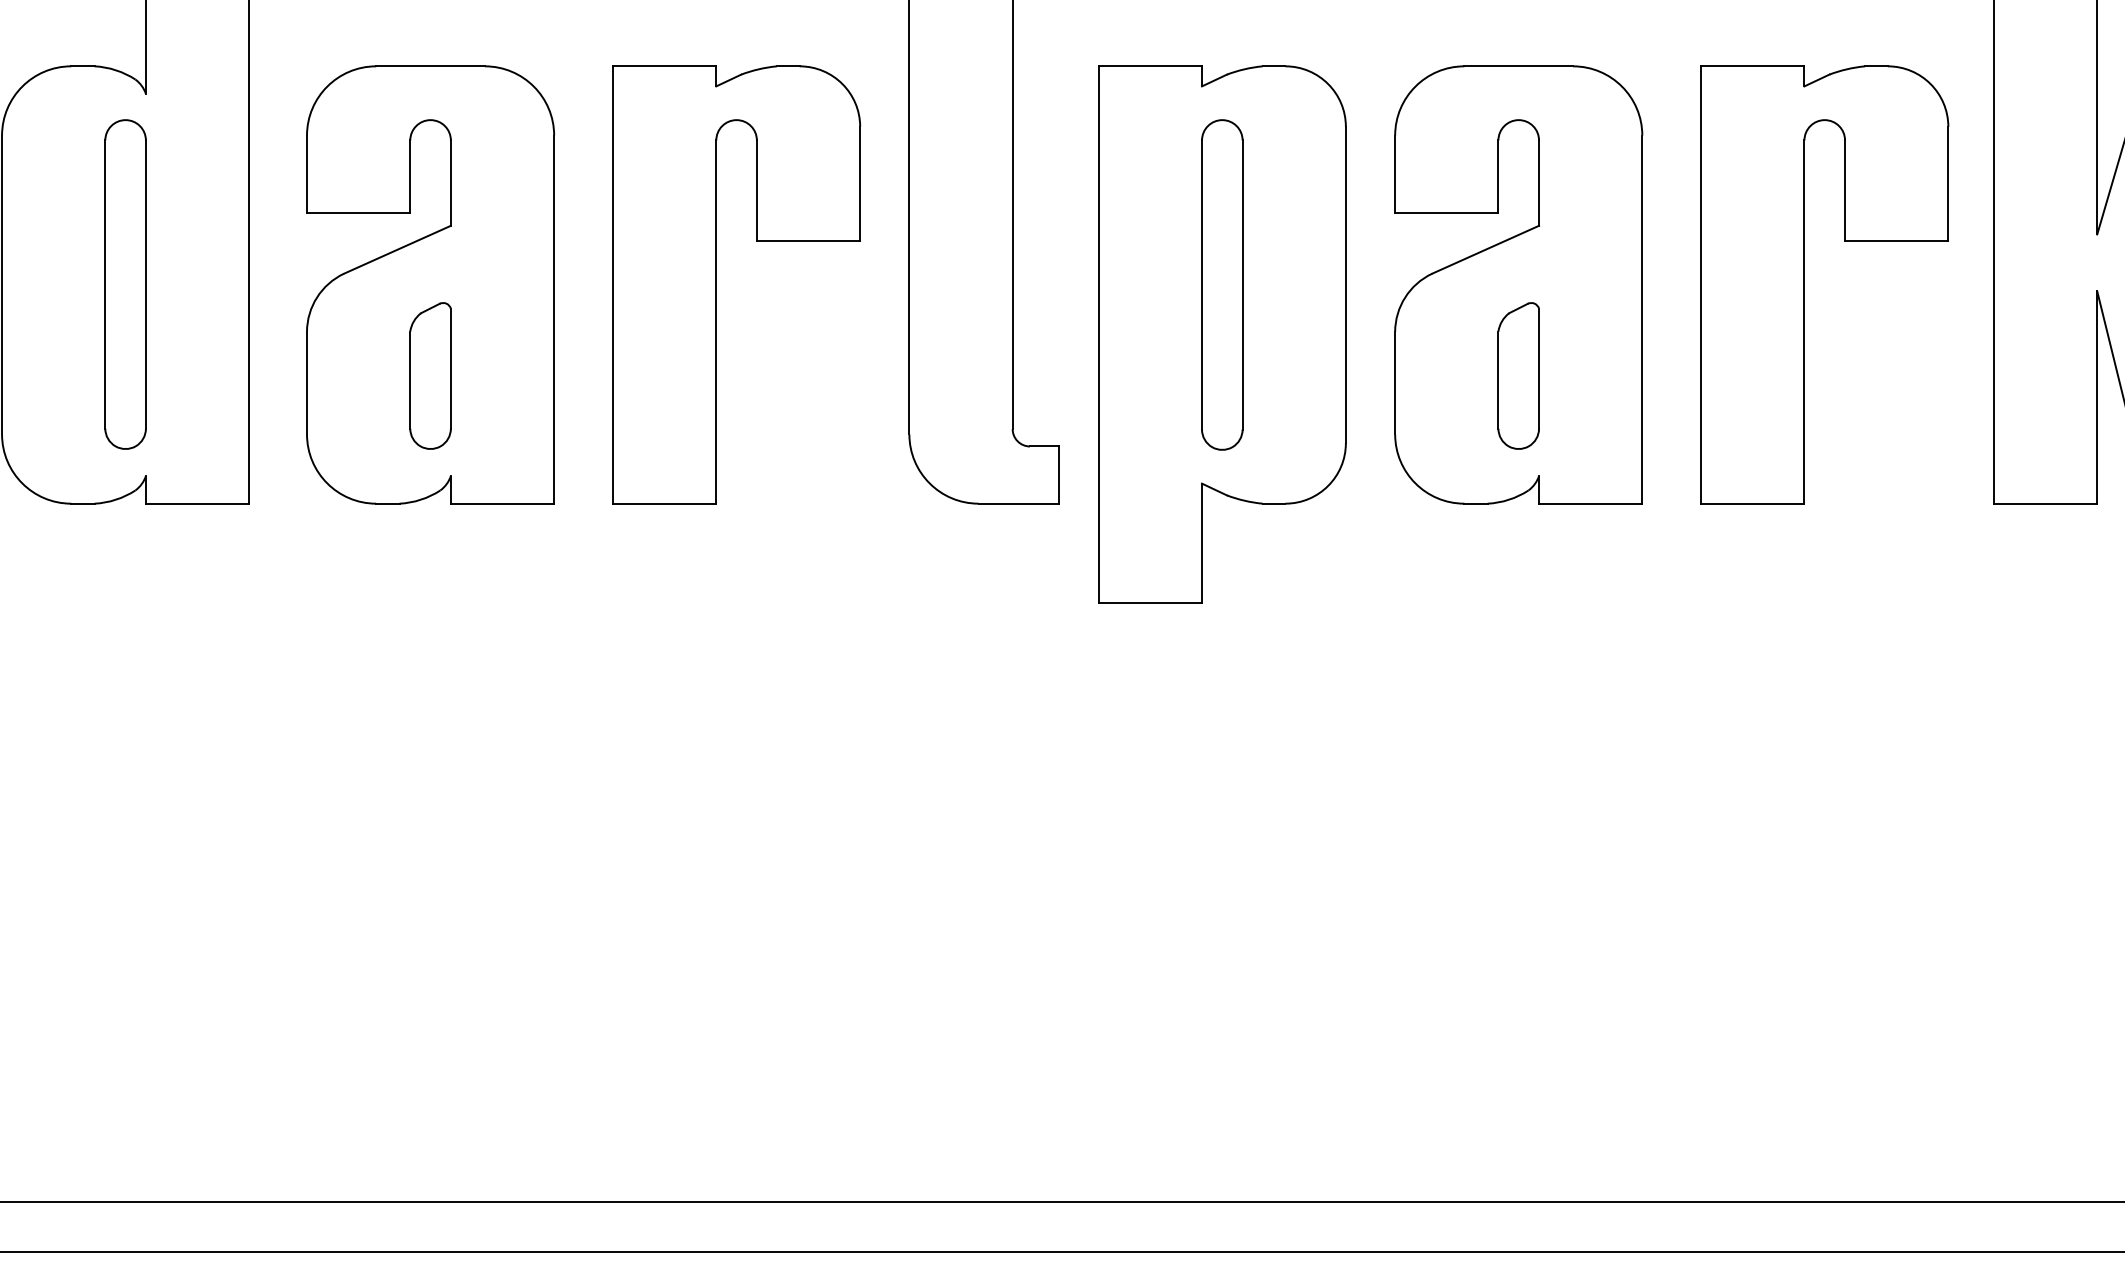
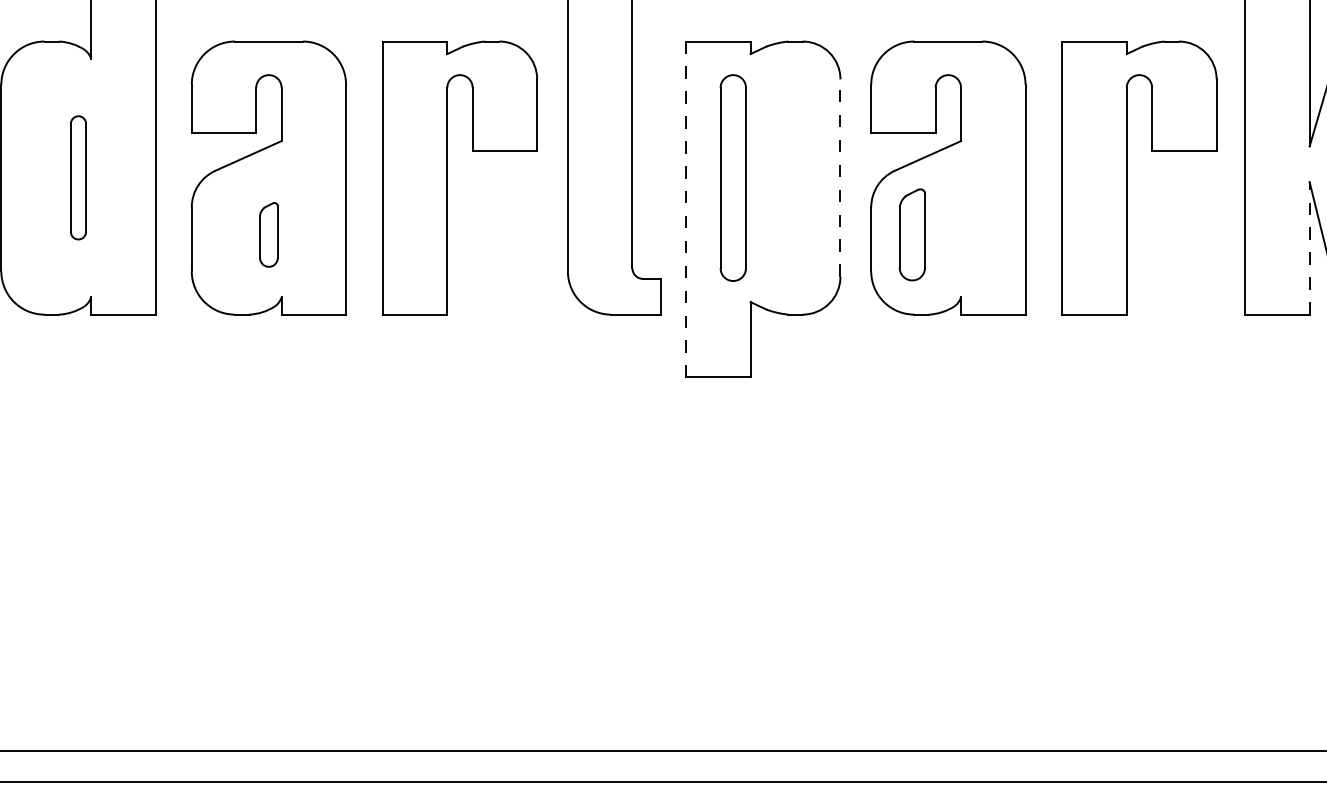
part: (125, 284) -> (78, 177), size x0.6
part: (1221, 284) -> (732, 177), moved
line: (1345, 285) -> (840, 178), solid -> dashed
line: (1099, 335) -> (686, 209), solid -> dashed
part: (429, 375) -> (268, 234), size x0.7
part: (1517, 375) -> (911, 234), moved
line: (2097, 396) -> (1309, 247), solid -> dashed

